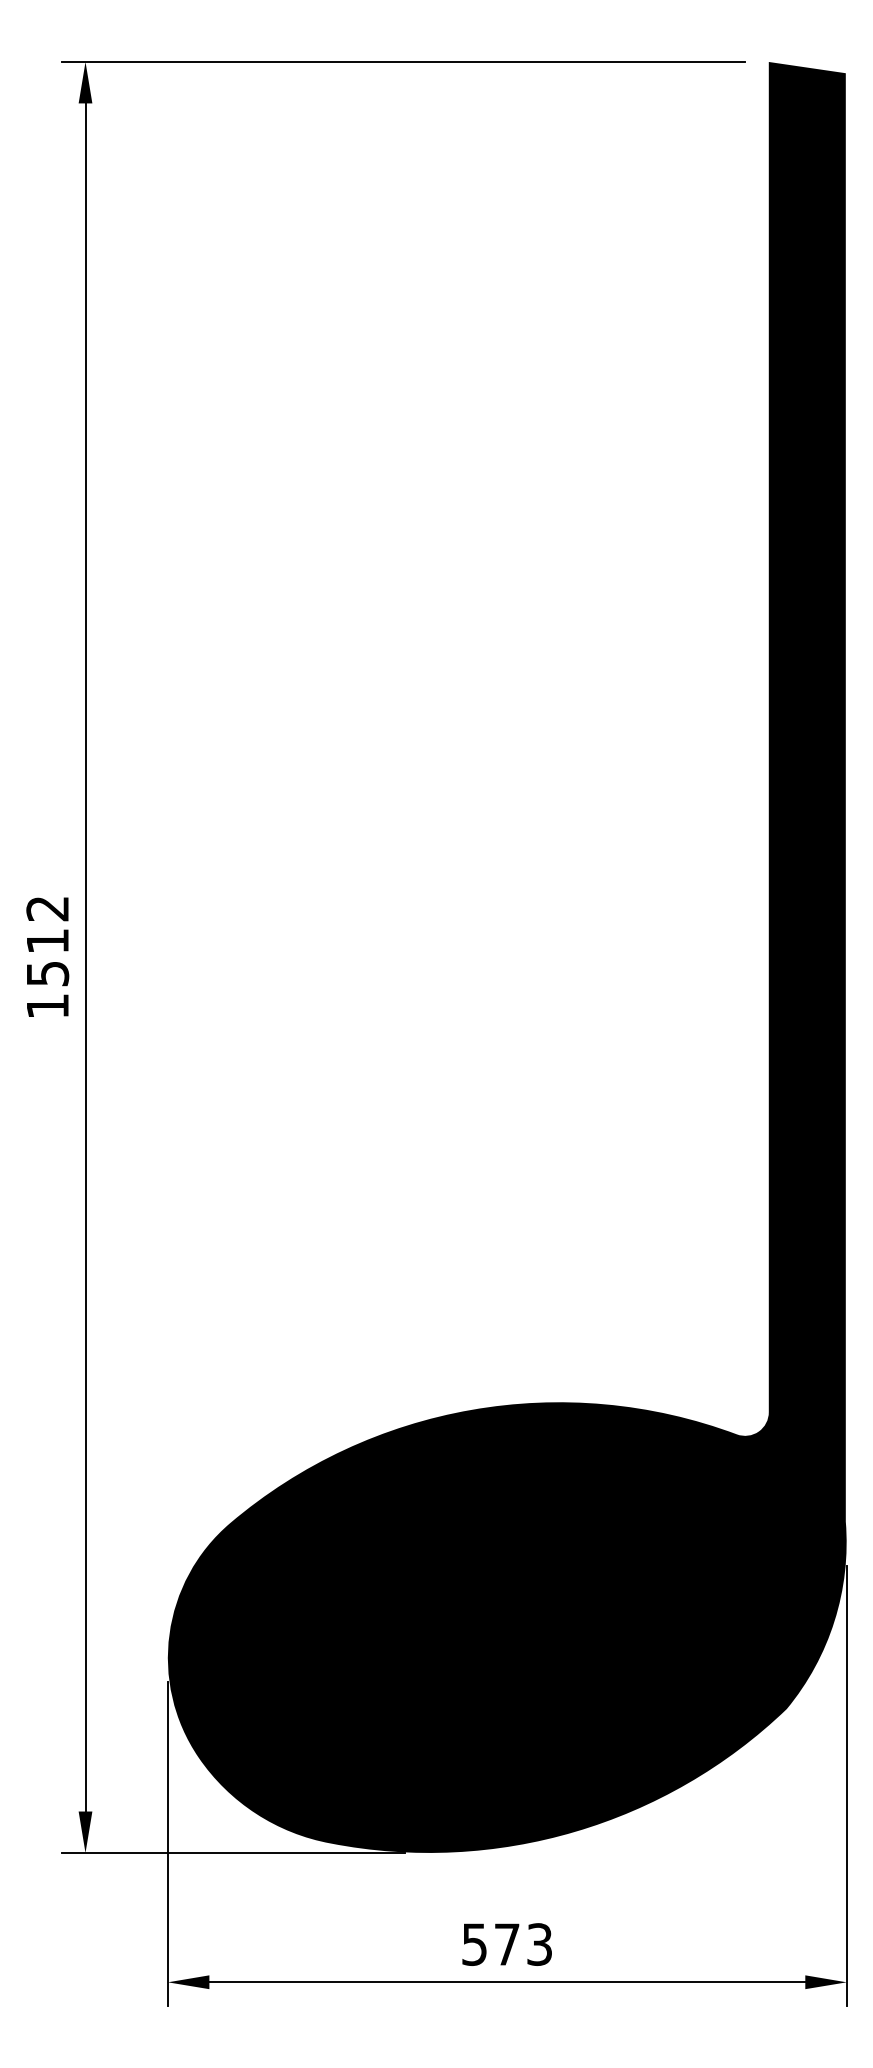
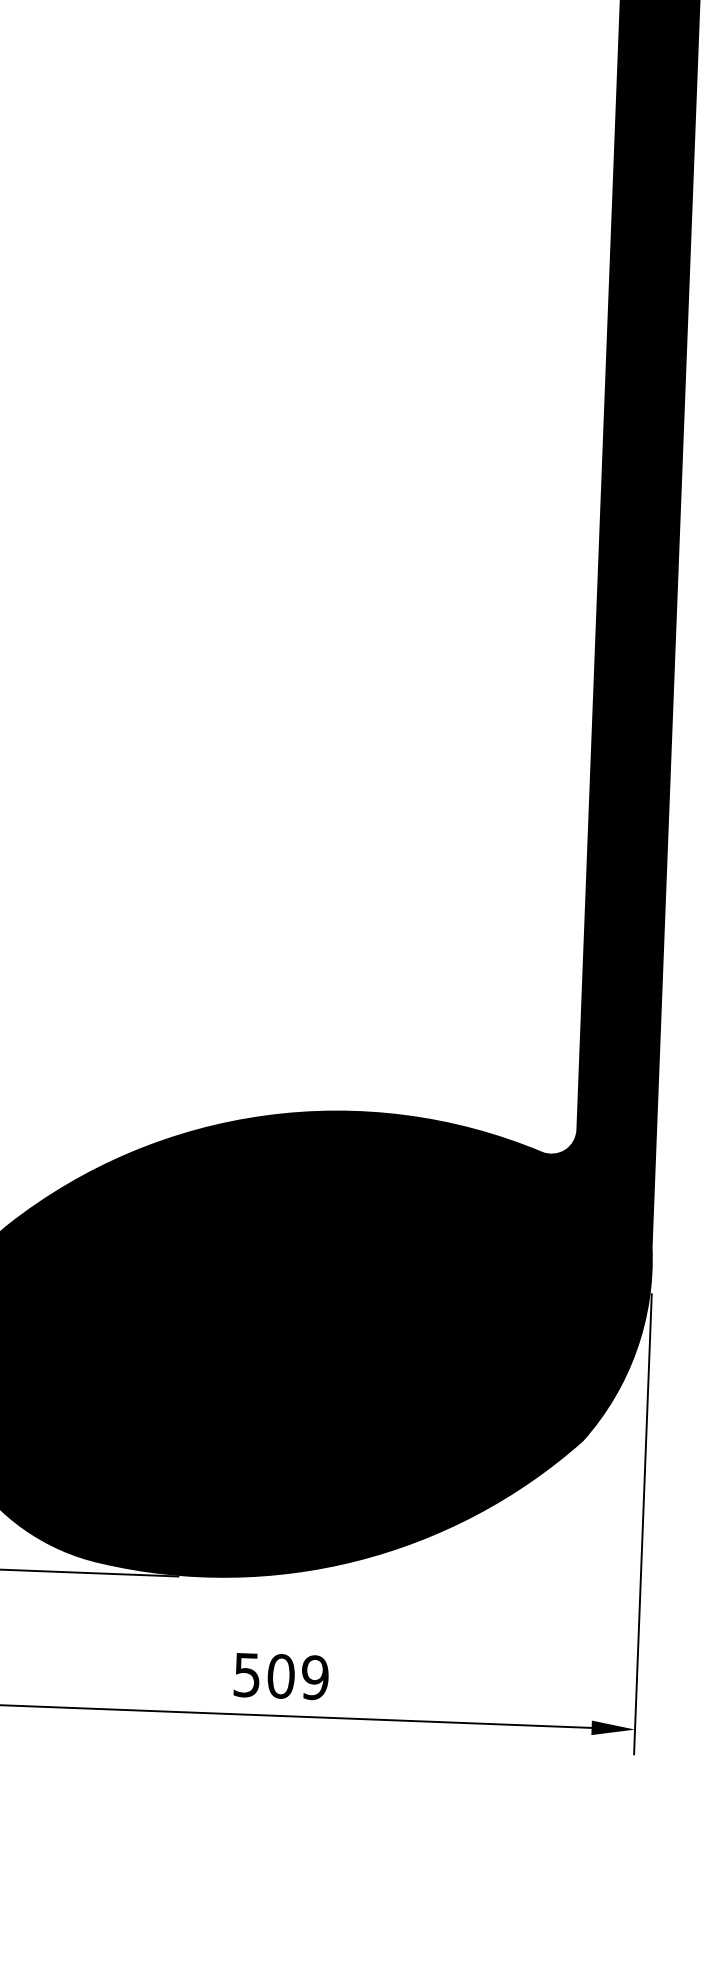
text: (523, 1944) -> (298, 1677), 573 -> 509

